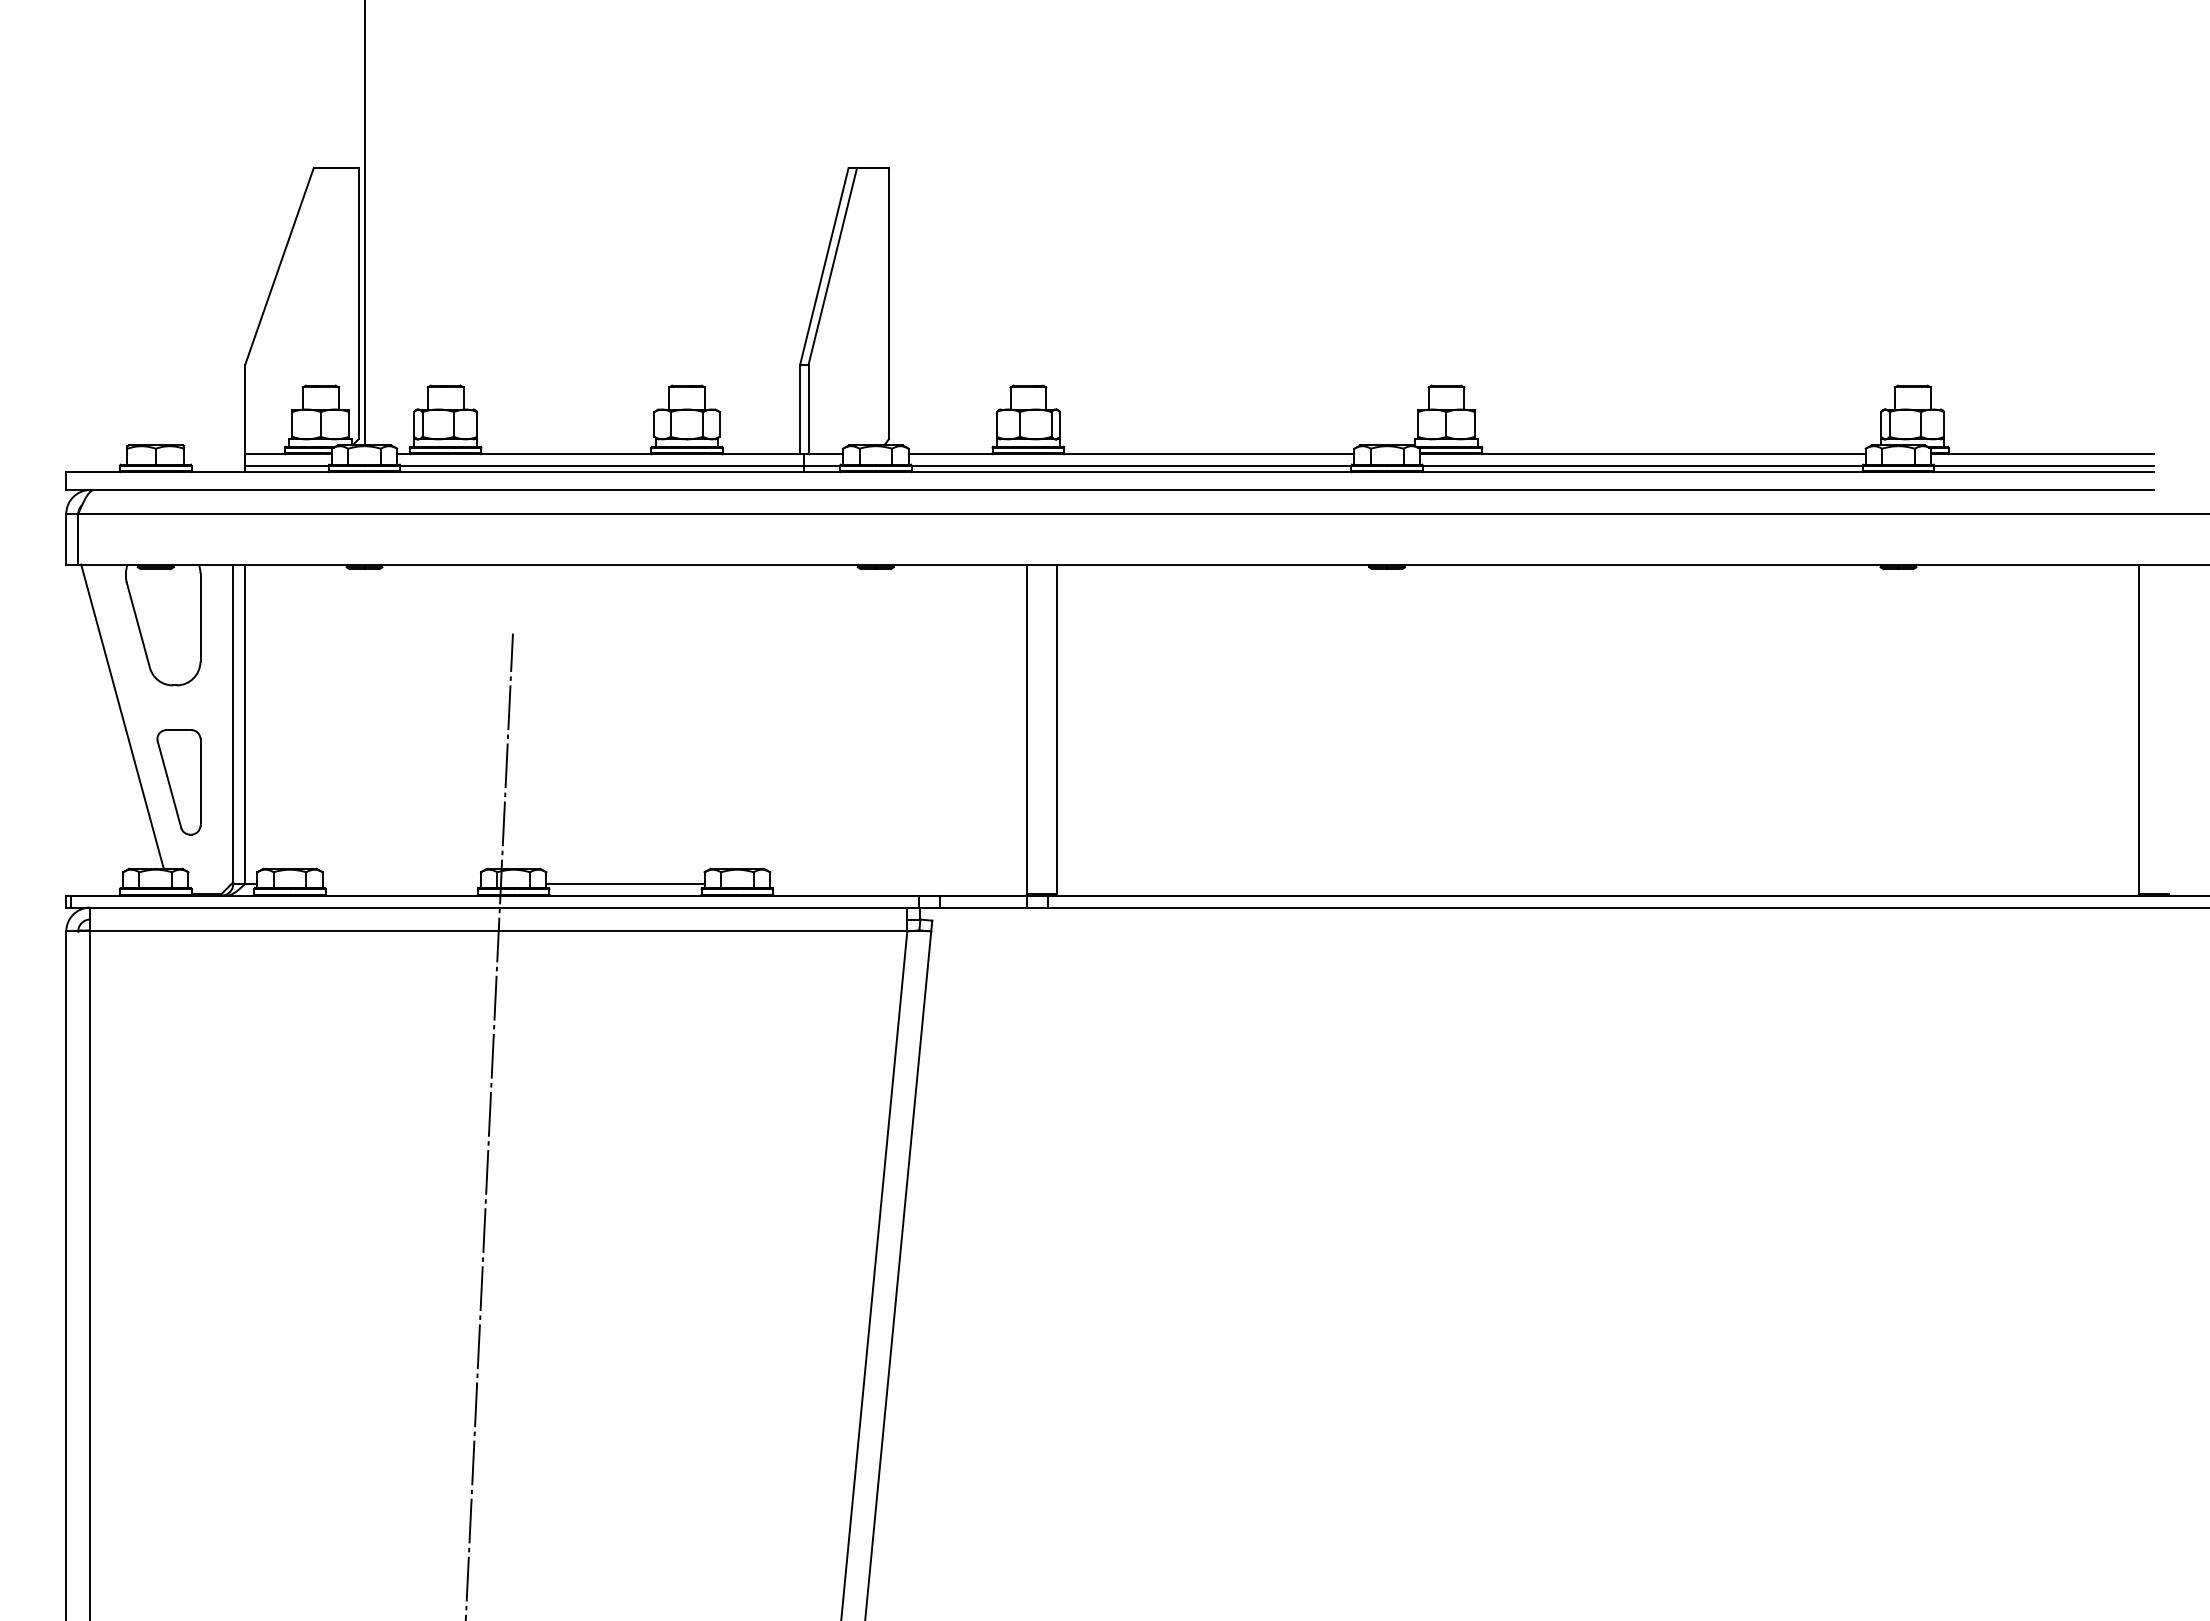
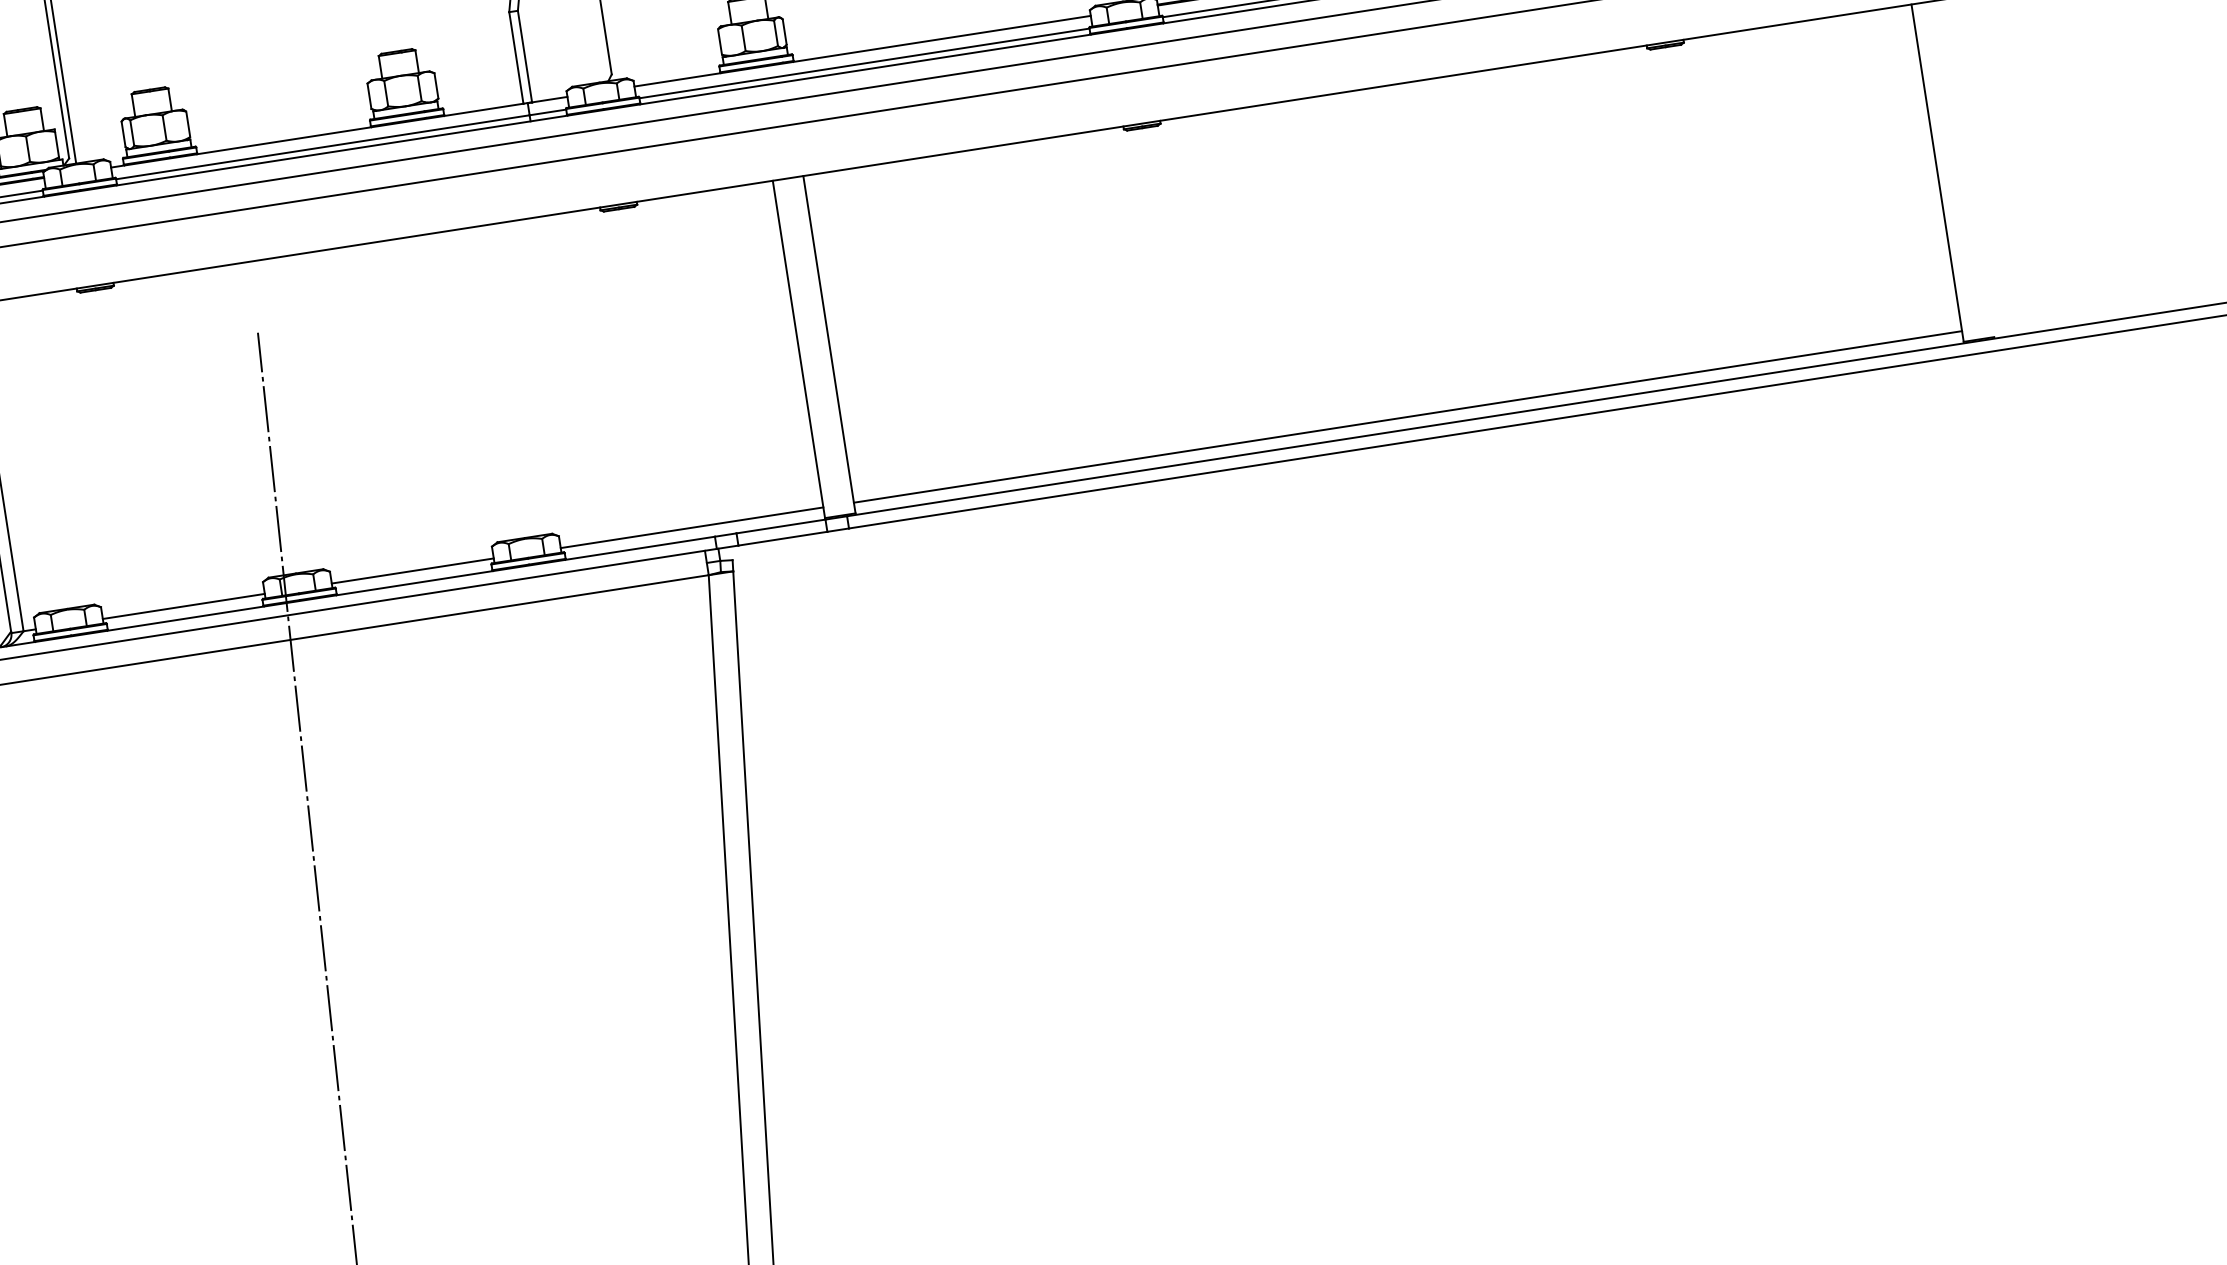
line: (401, 883) -> (183, 606), added
line: (898, 883) -> (692, 527), added
line: (1597, 883) -> (1407, 416), added

